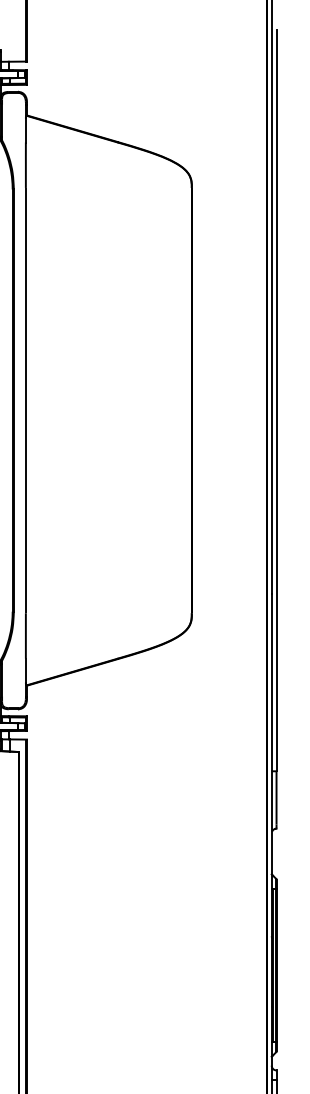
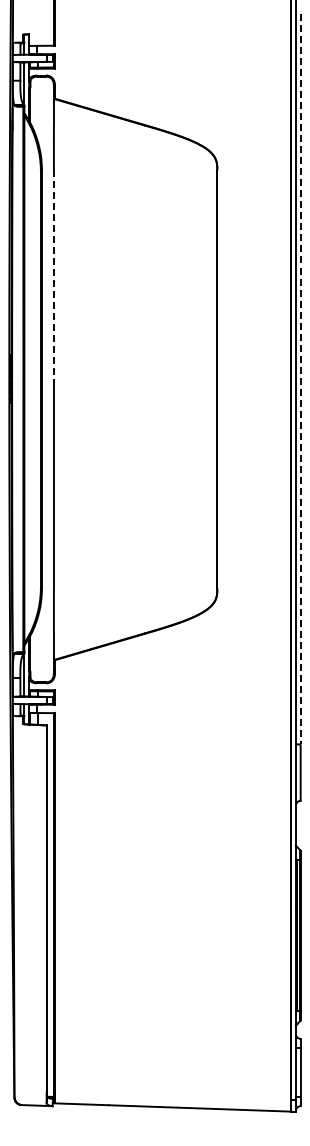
line: (25, 294) -> (53, 275), solid -> dashed
line: (276, 400) -> (300, 379), solid -> dashed

